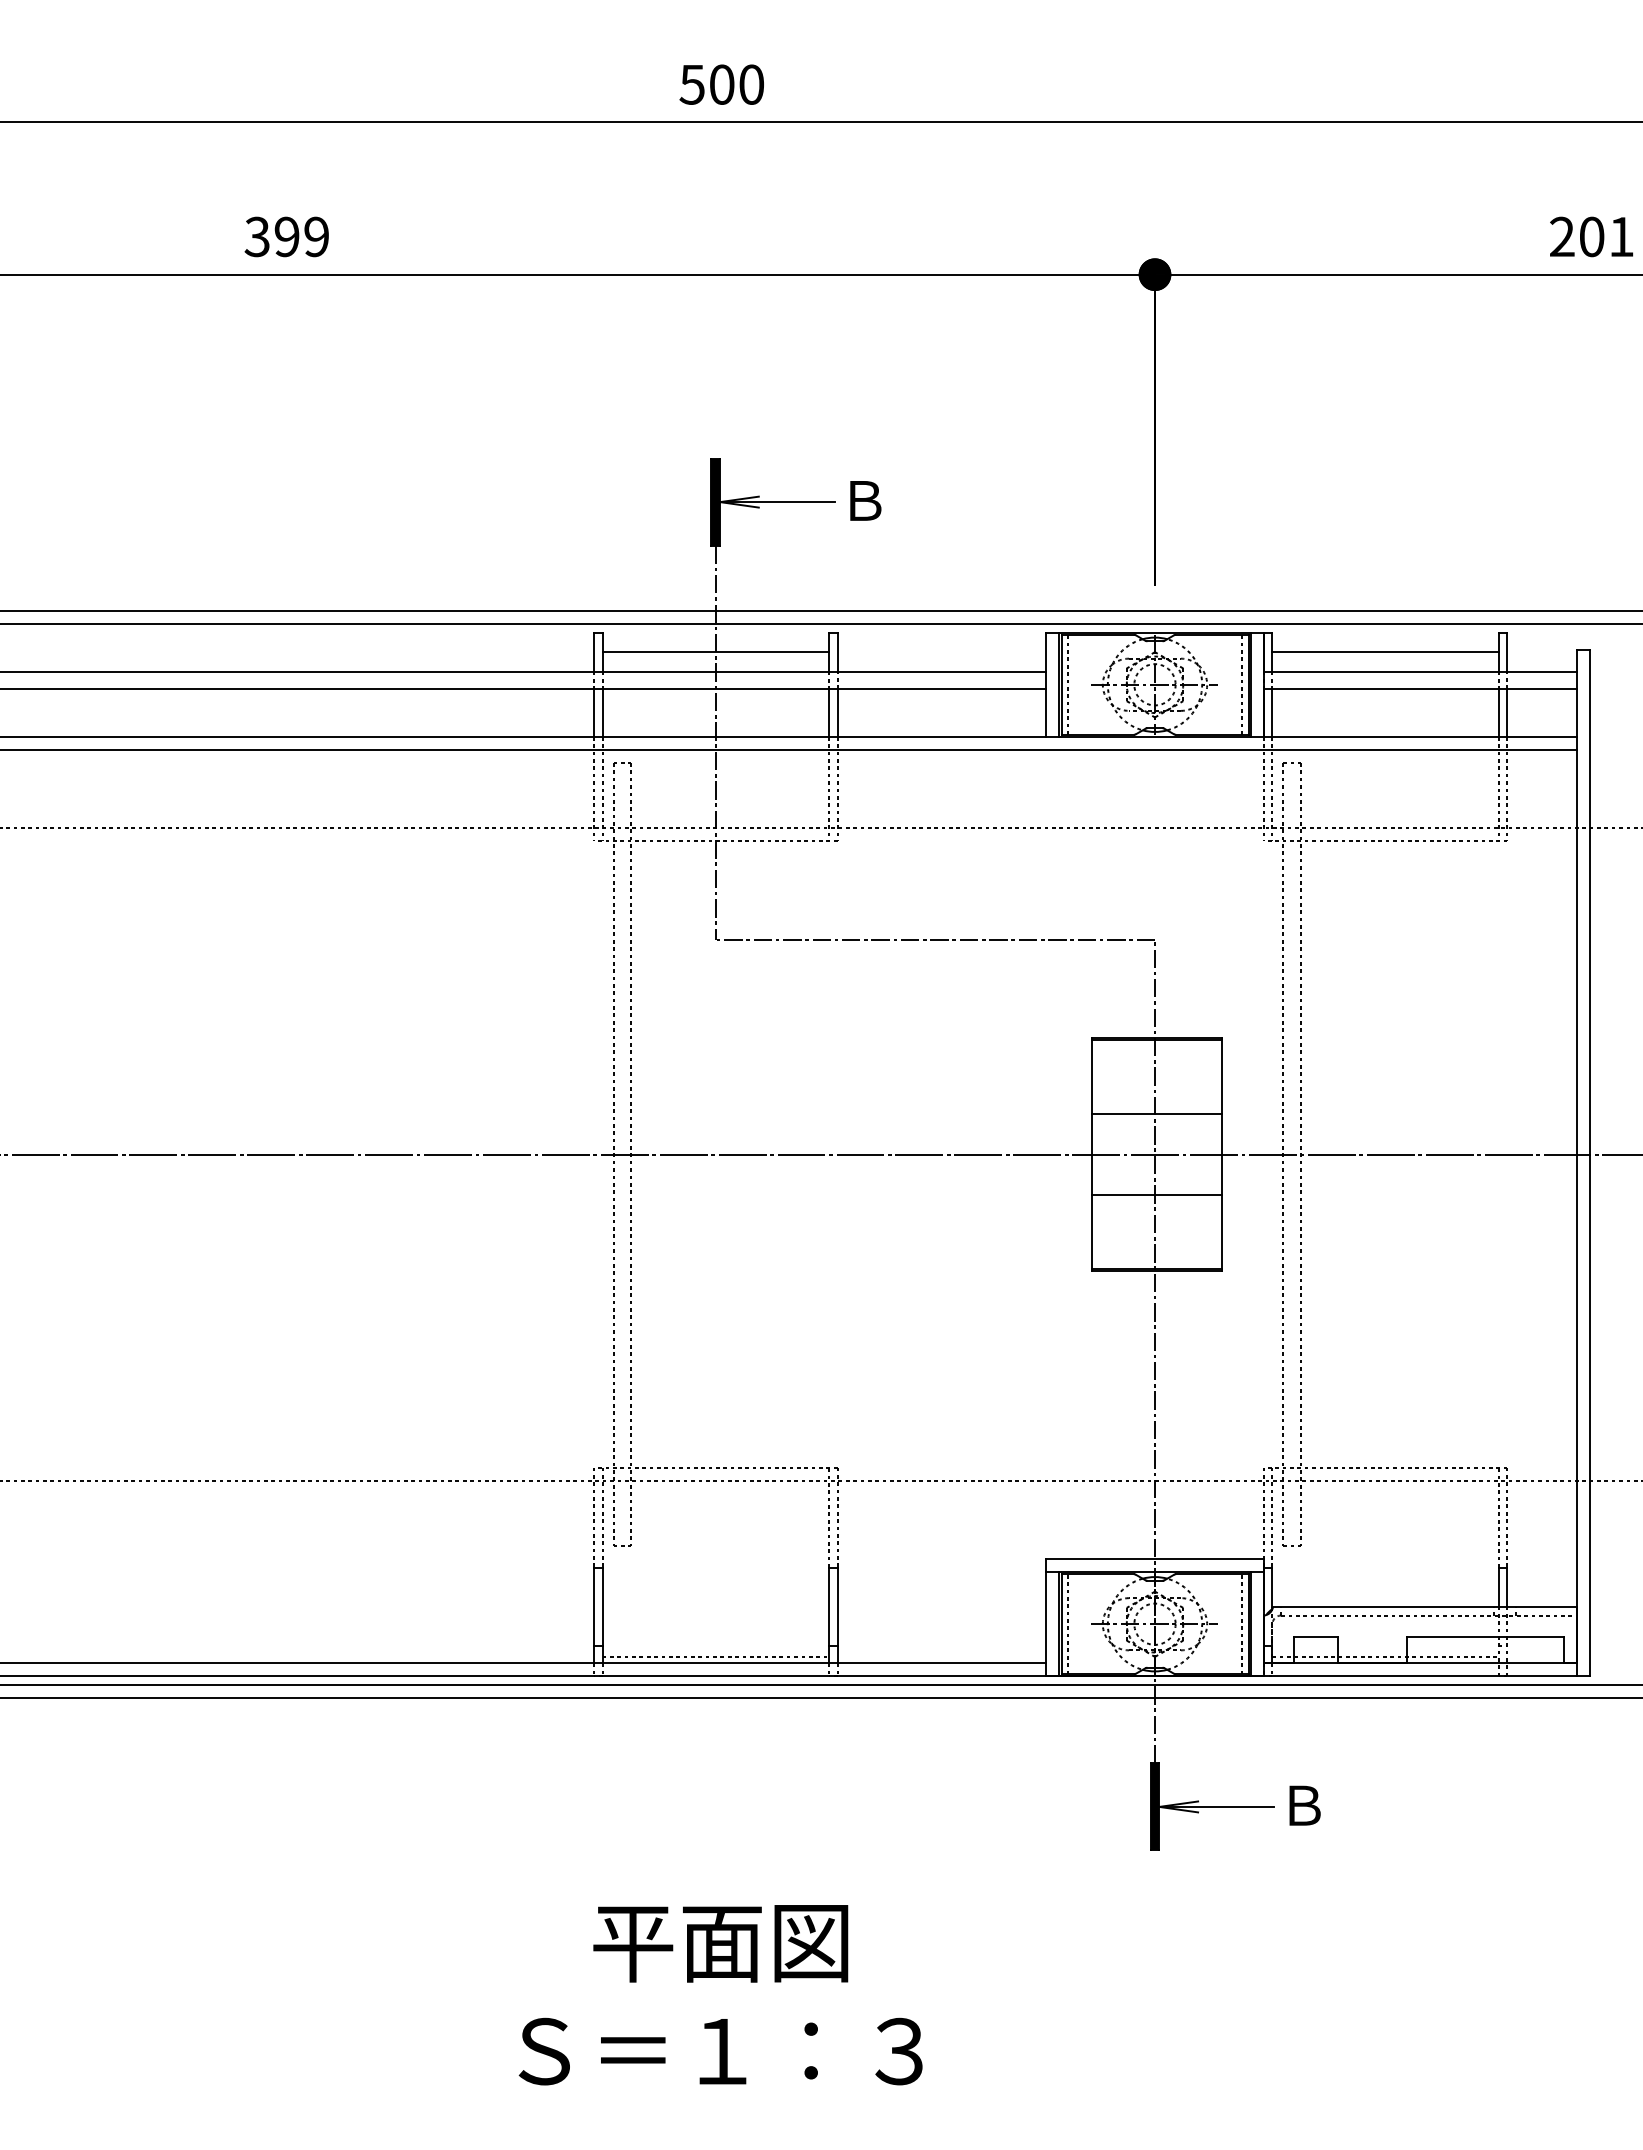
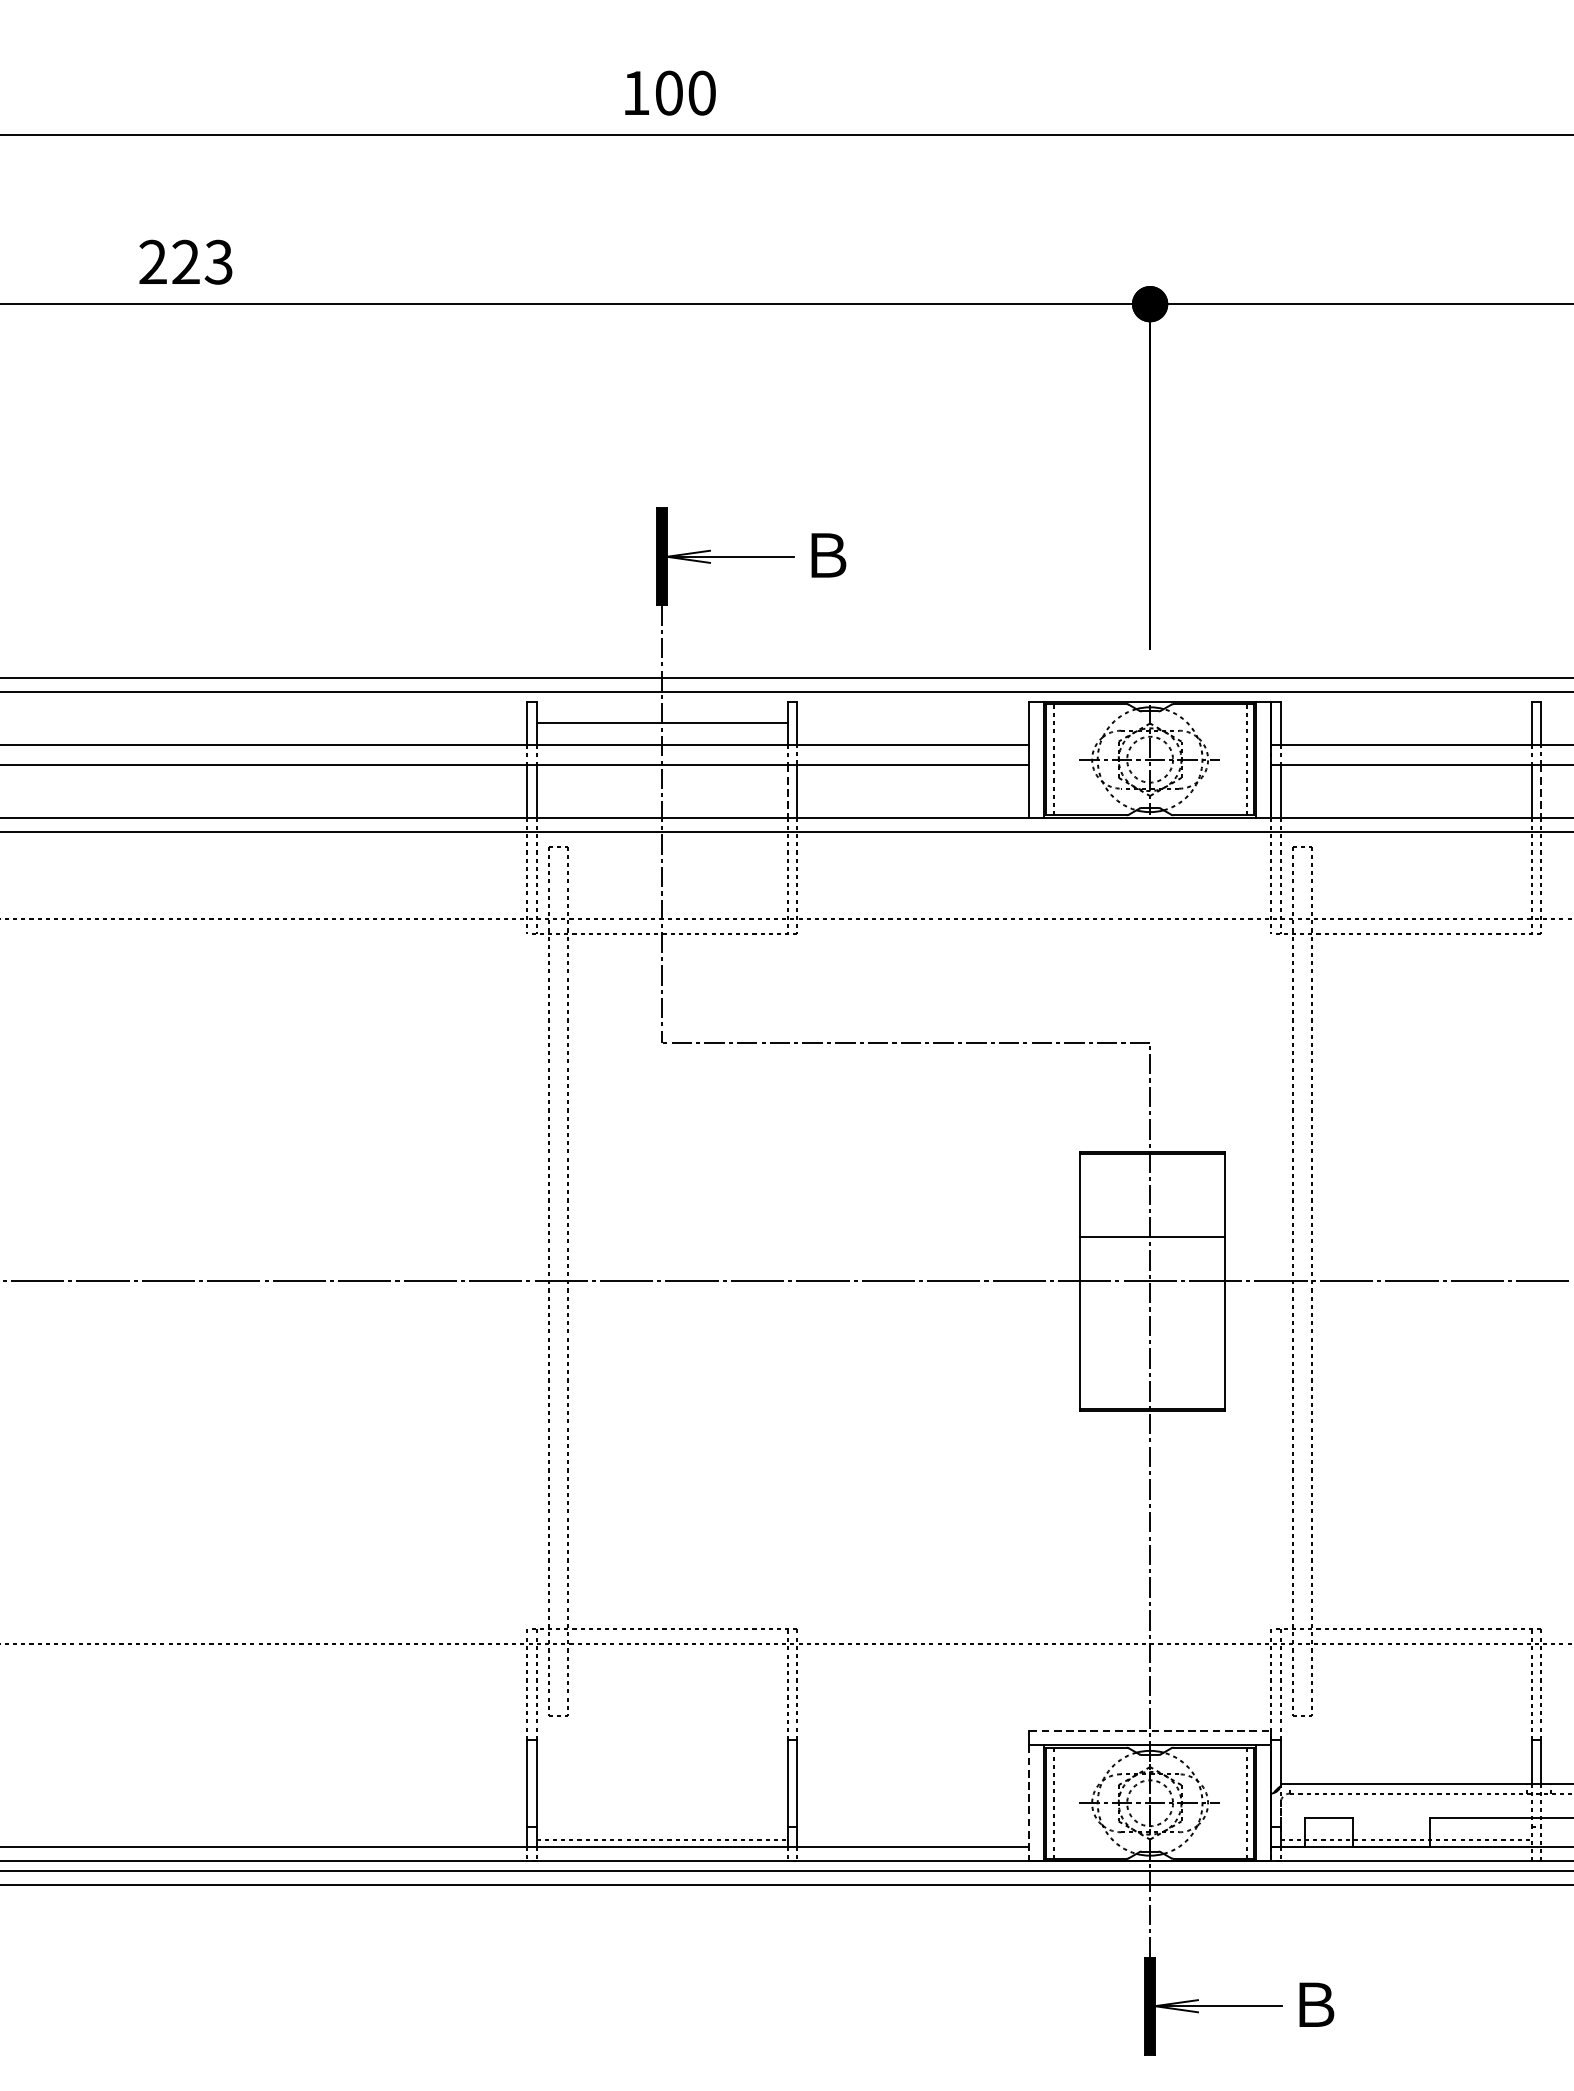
text: (691, 84) -> (635, 92), 500 -> 100
text: (286, 236) -> (185, 261), 399 -> 223
line: (1385, 652) -> (1406, 723), removed
line: (828, 713) -> (787, 791), solid -> dashed
line: (1507, 713) -> (1541, 791), solid -> dashed
line: (1156, 1194) -> (1151, 1325), removed
line: (1155, 1559) -> (1150, 1731), solid -> dashed
line: (1046, 1624) -> (1029, 1803), solid -> dashed

